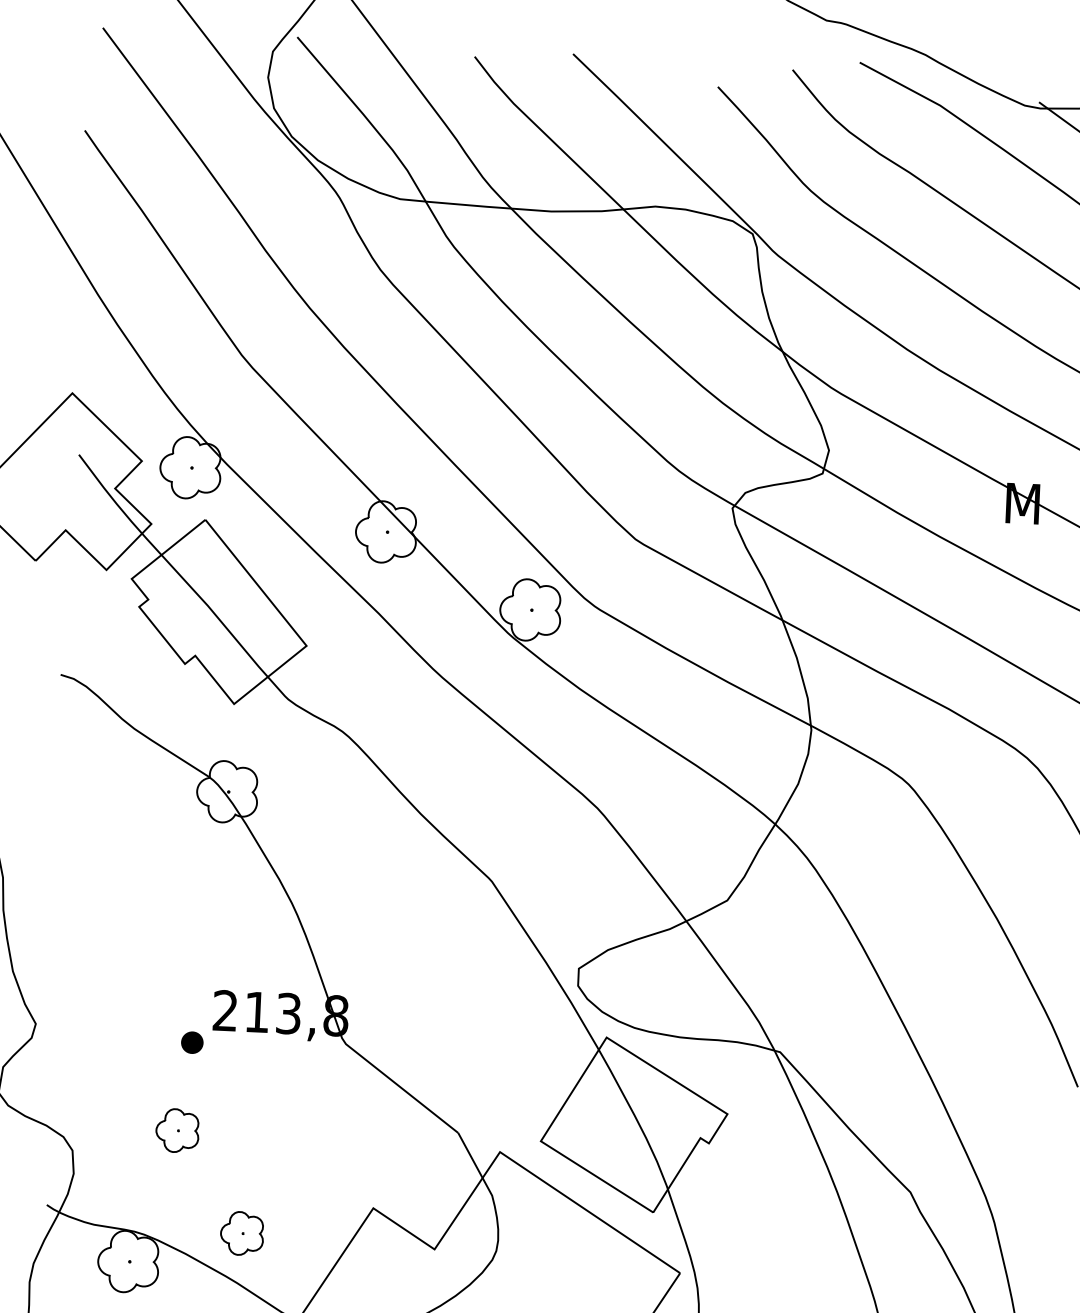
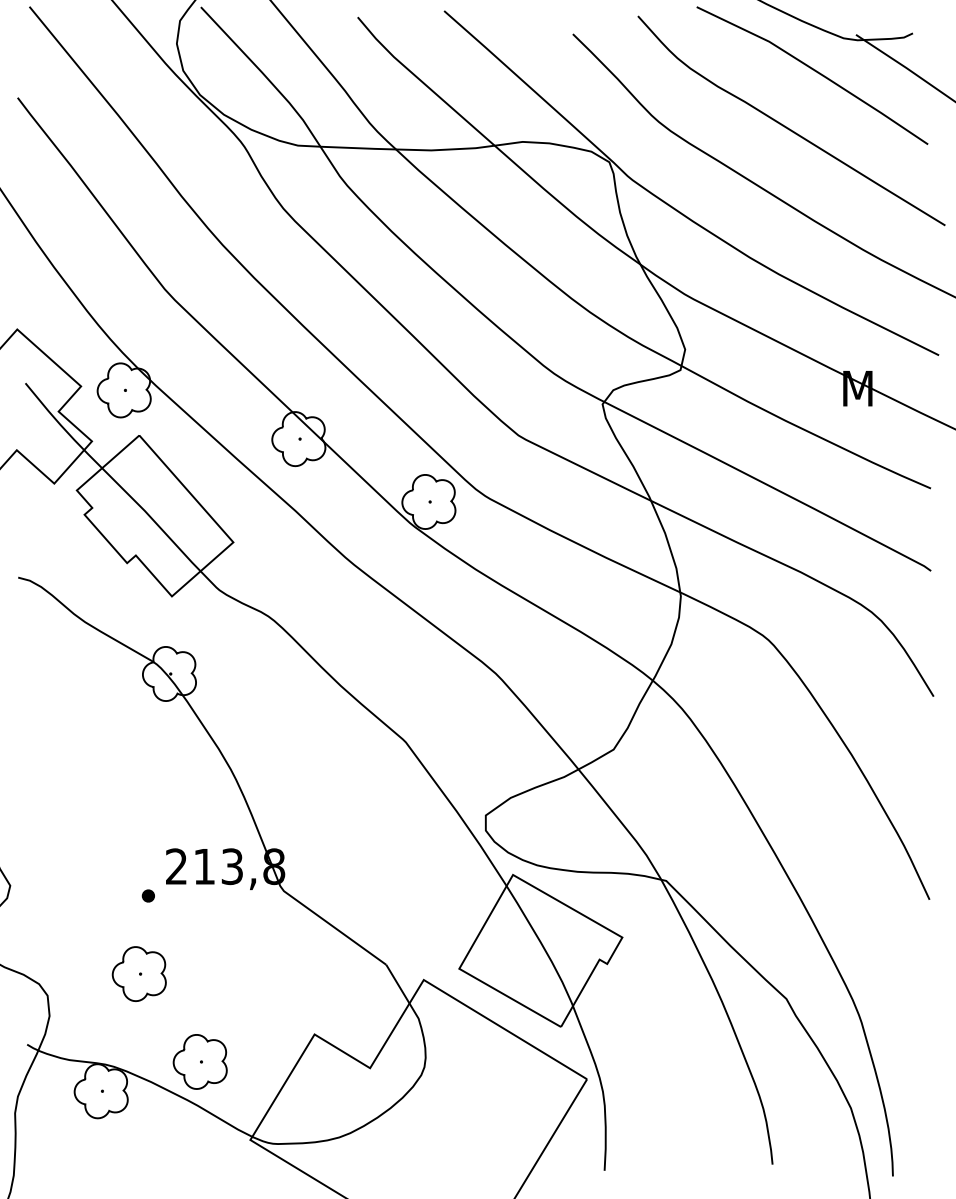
part: (190, 1042) -> (147, 895), size x0.62
part: (176, 1130) -> (138, 973), size x1.43
part: (241, 1233) -> (199, 1061), size x1.43

